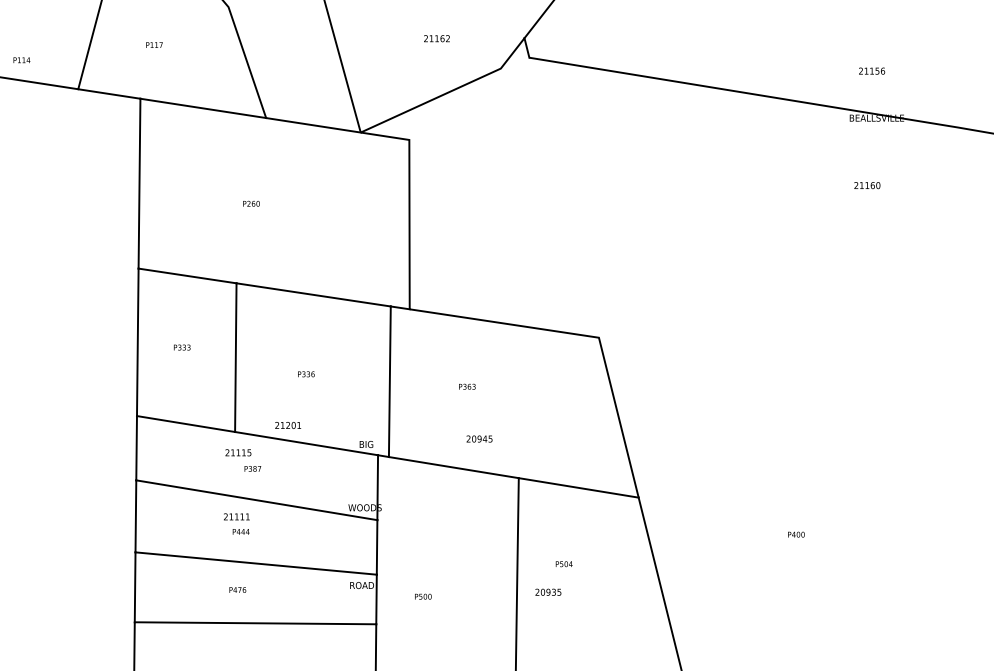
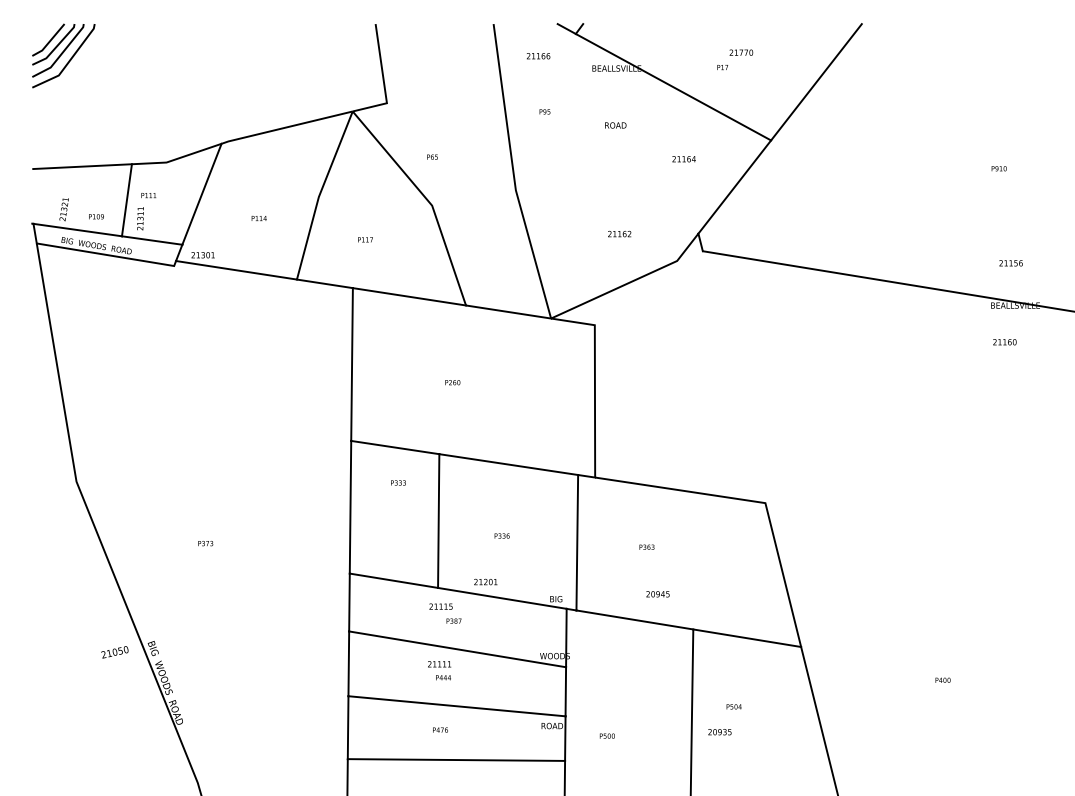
text: (21, 60) -> (258, 218), moved
text: (866, 185) -> (1004, 342), moved
text: (182, 347) -> (398, 482), moved

